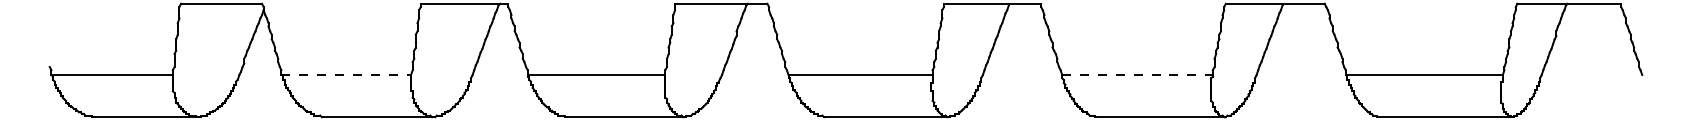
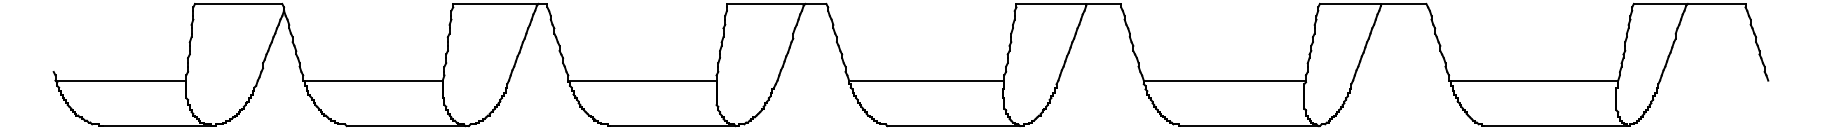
line: (345, 74) -> (372, 80), dashed -> solid
line: (1138, 74) -> (1225, 80), dashed -> solid

